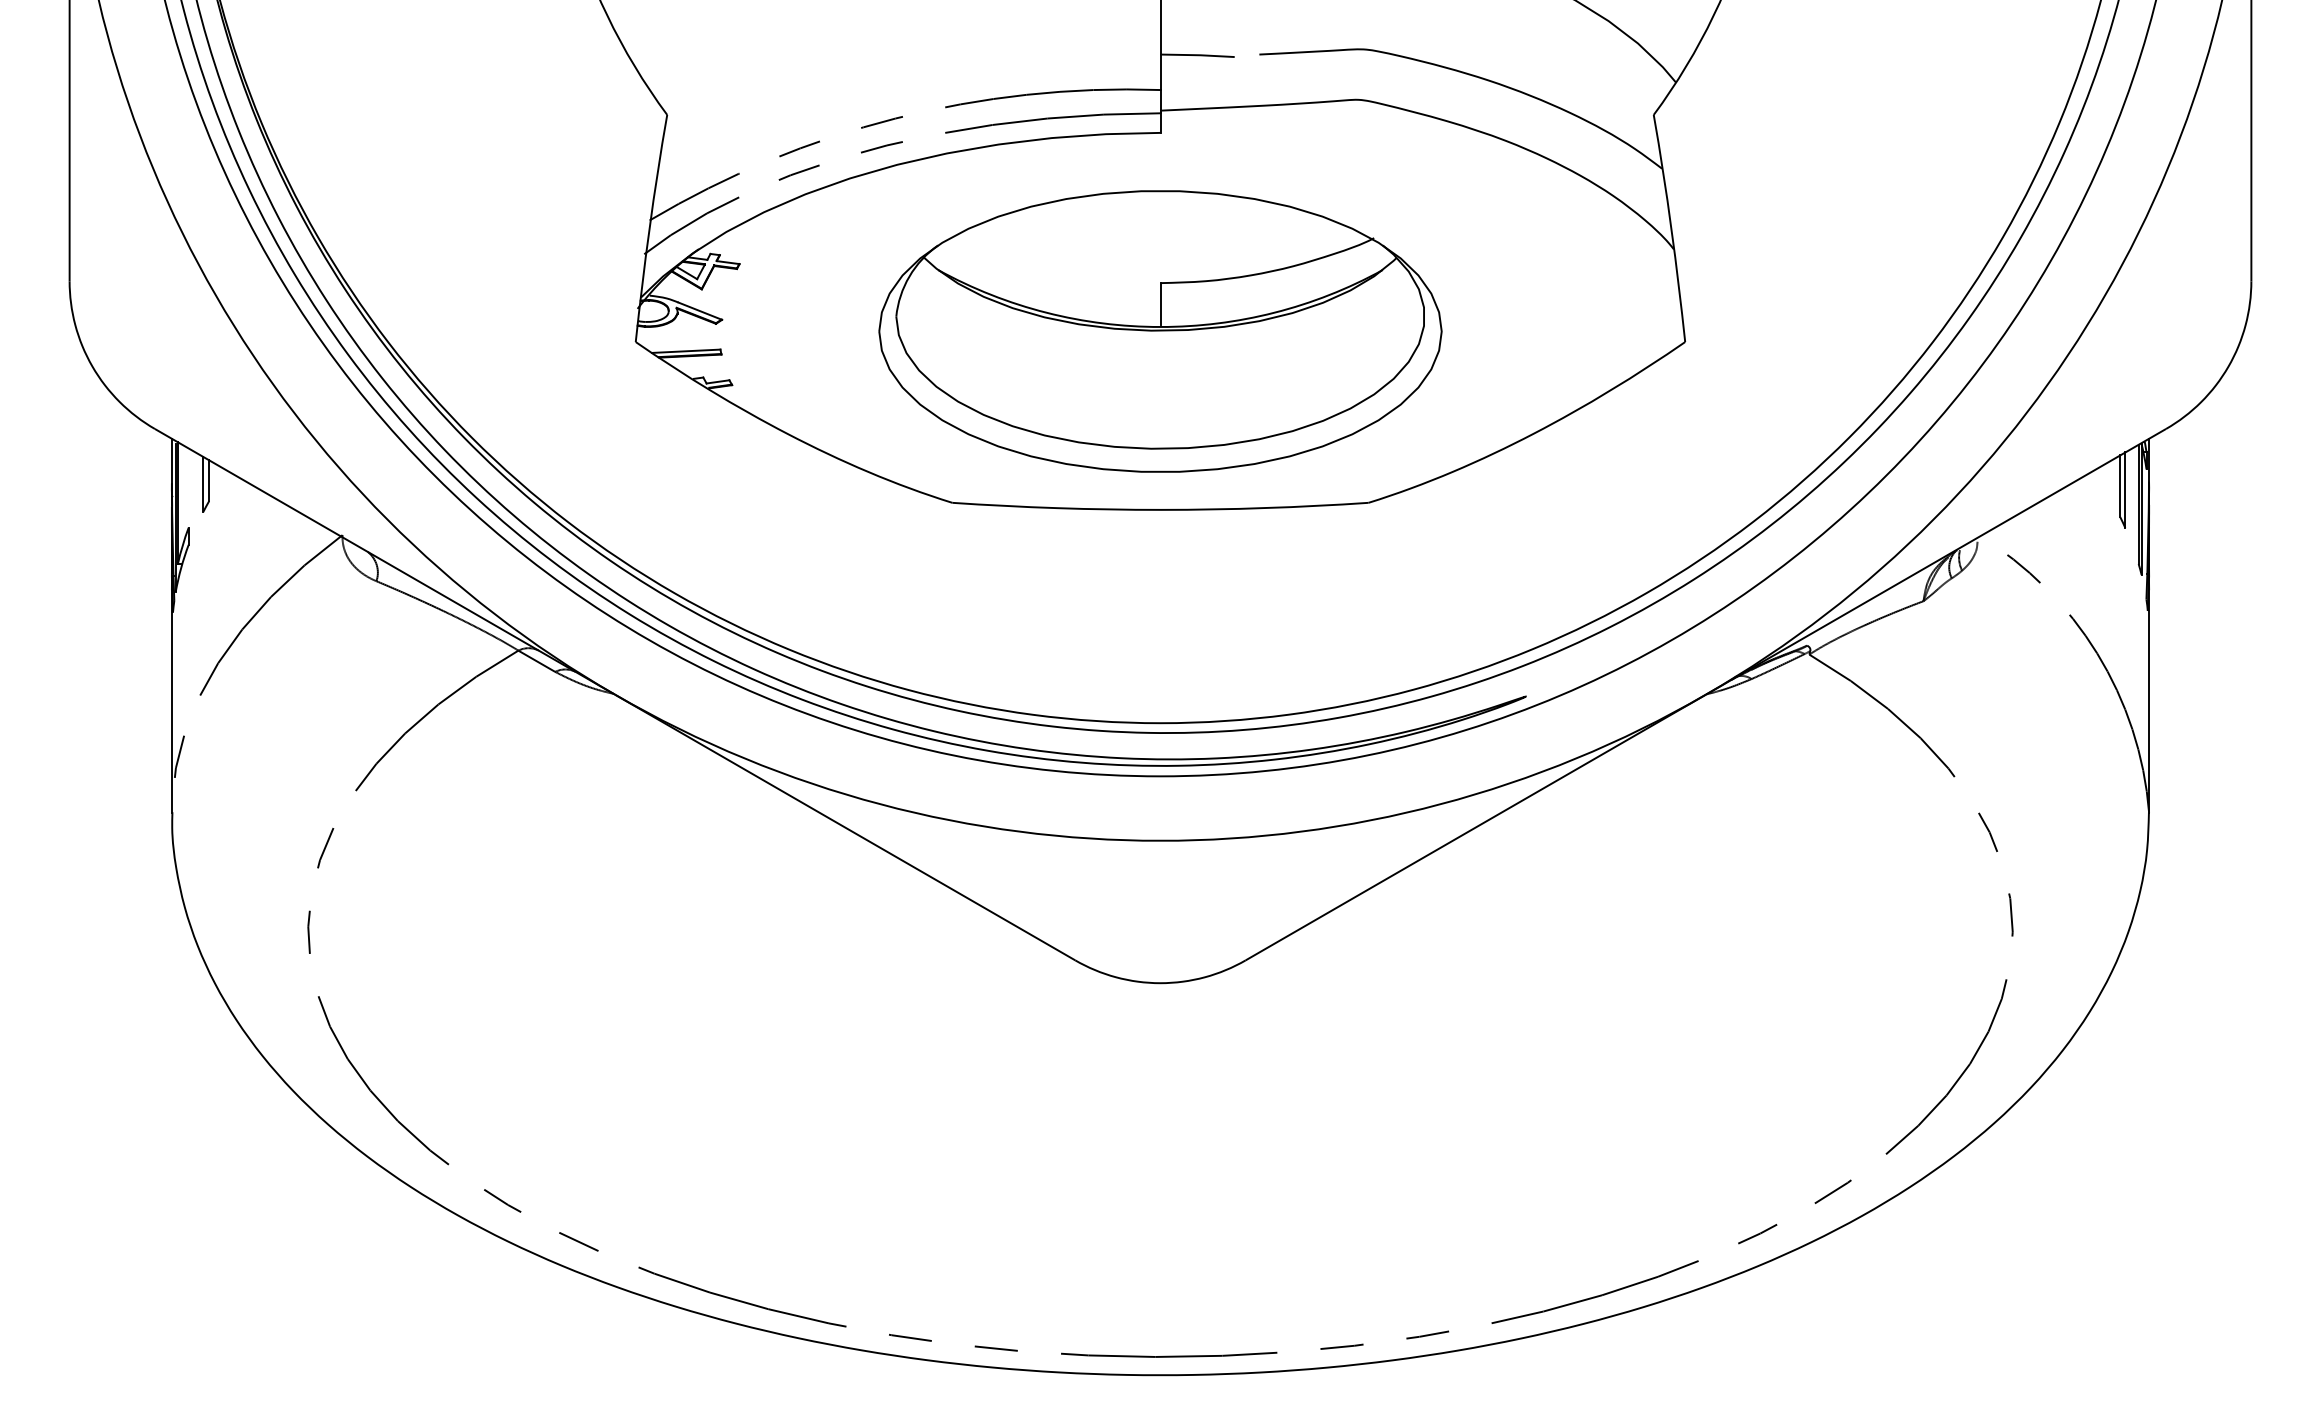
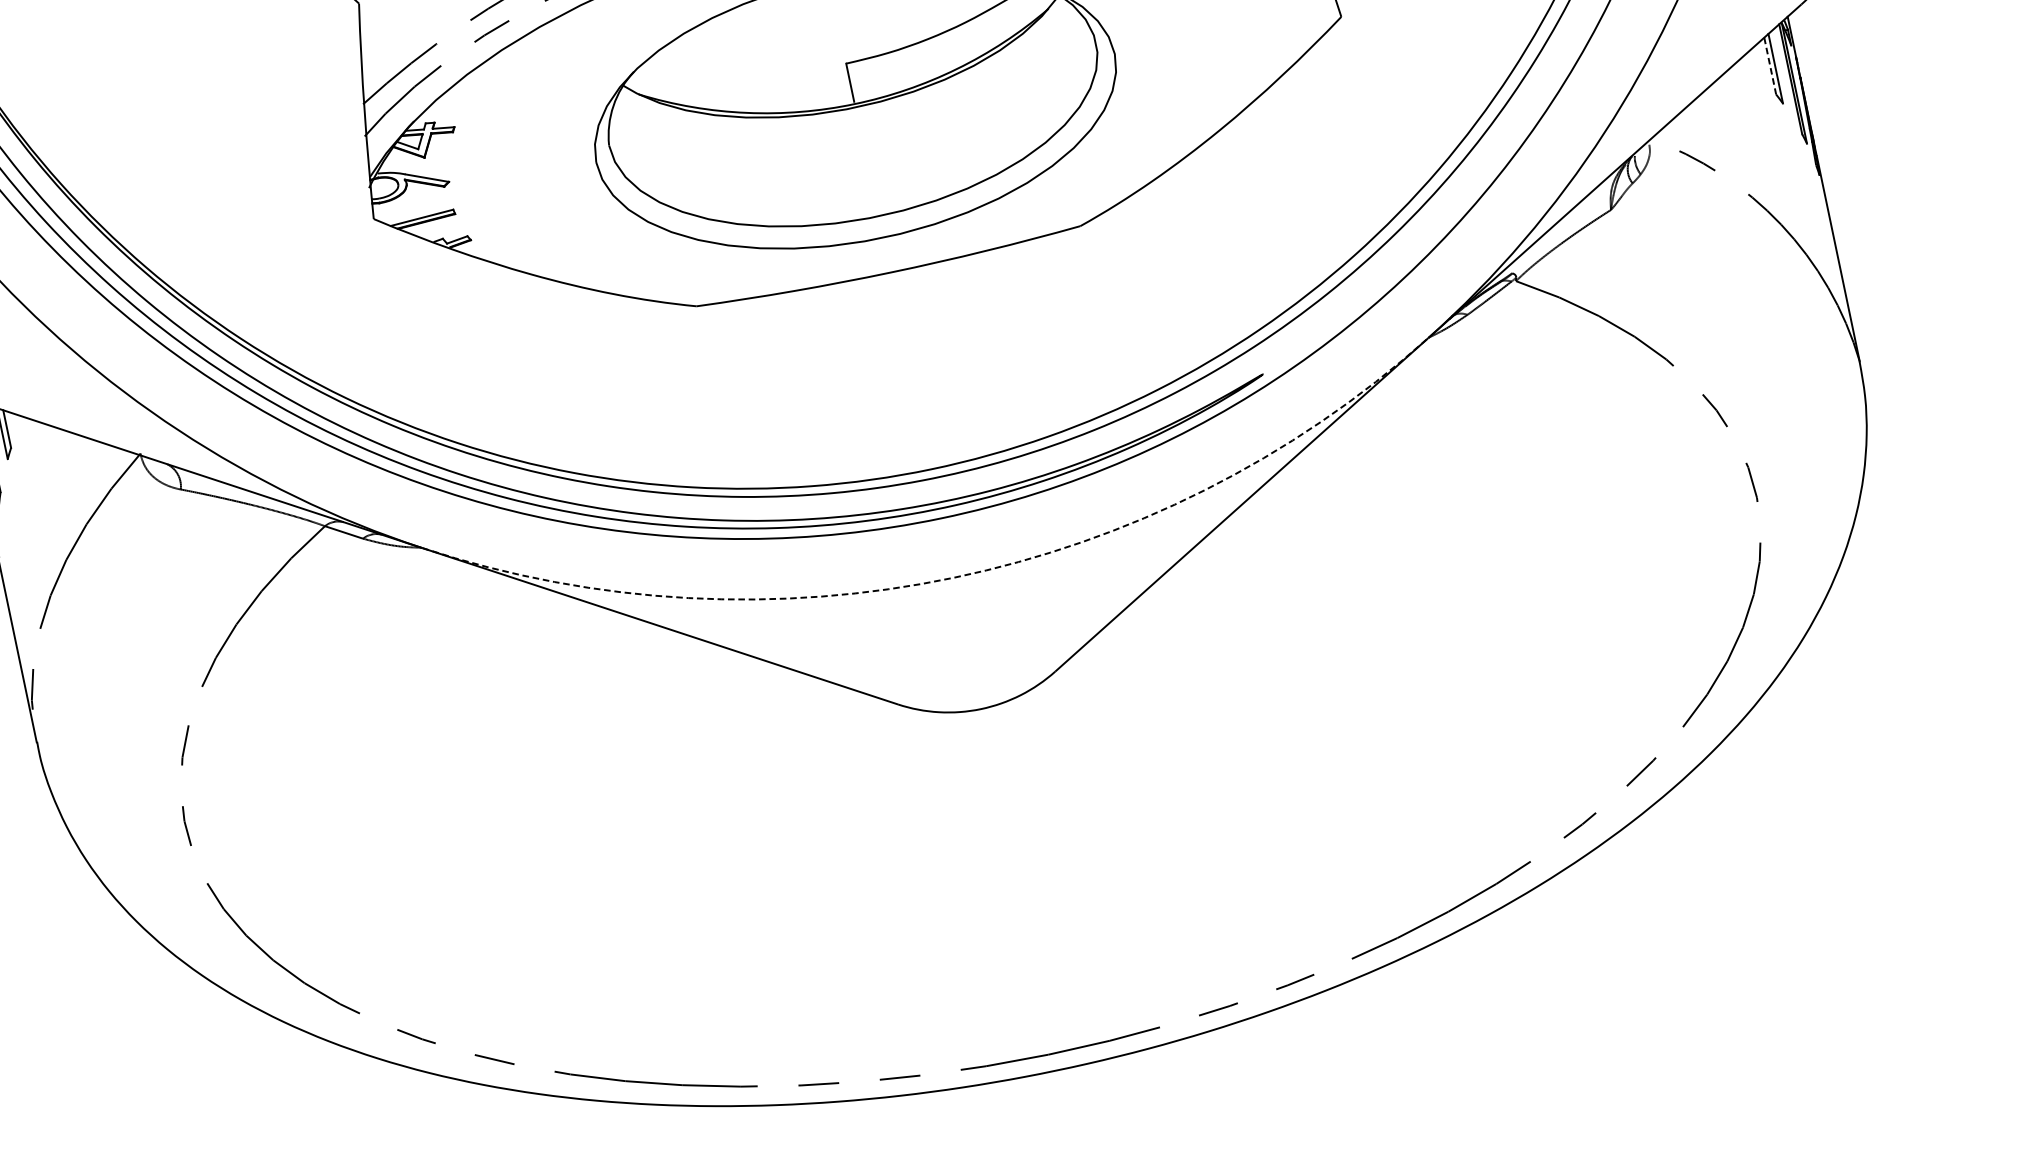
line: (2120, 486) -> (1770, 66), solid -> dashed
arc: (1160, 840) -> (953, 577), solid -> dashed

